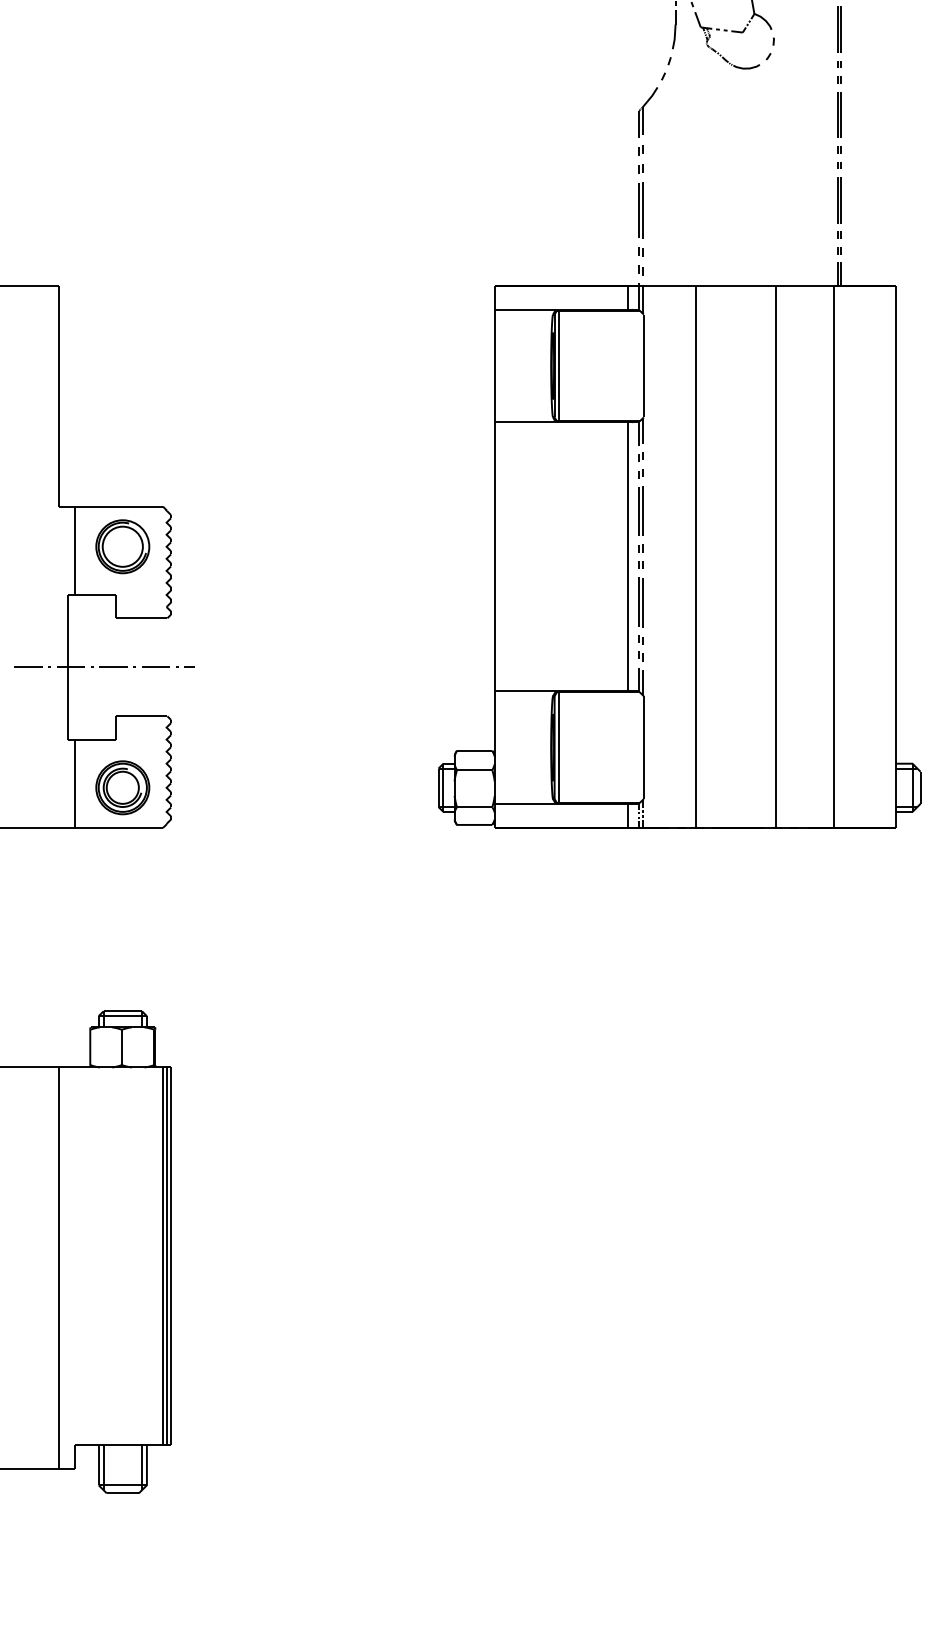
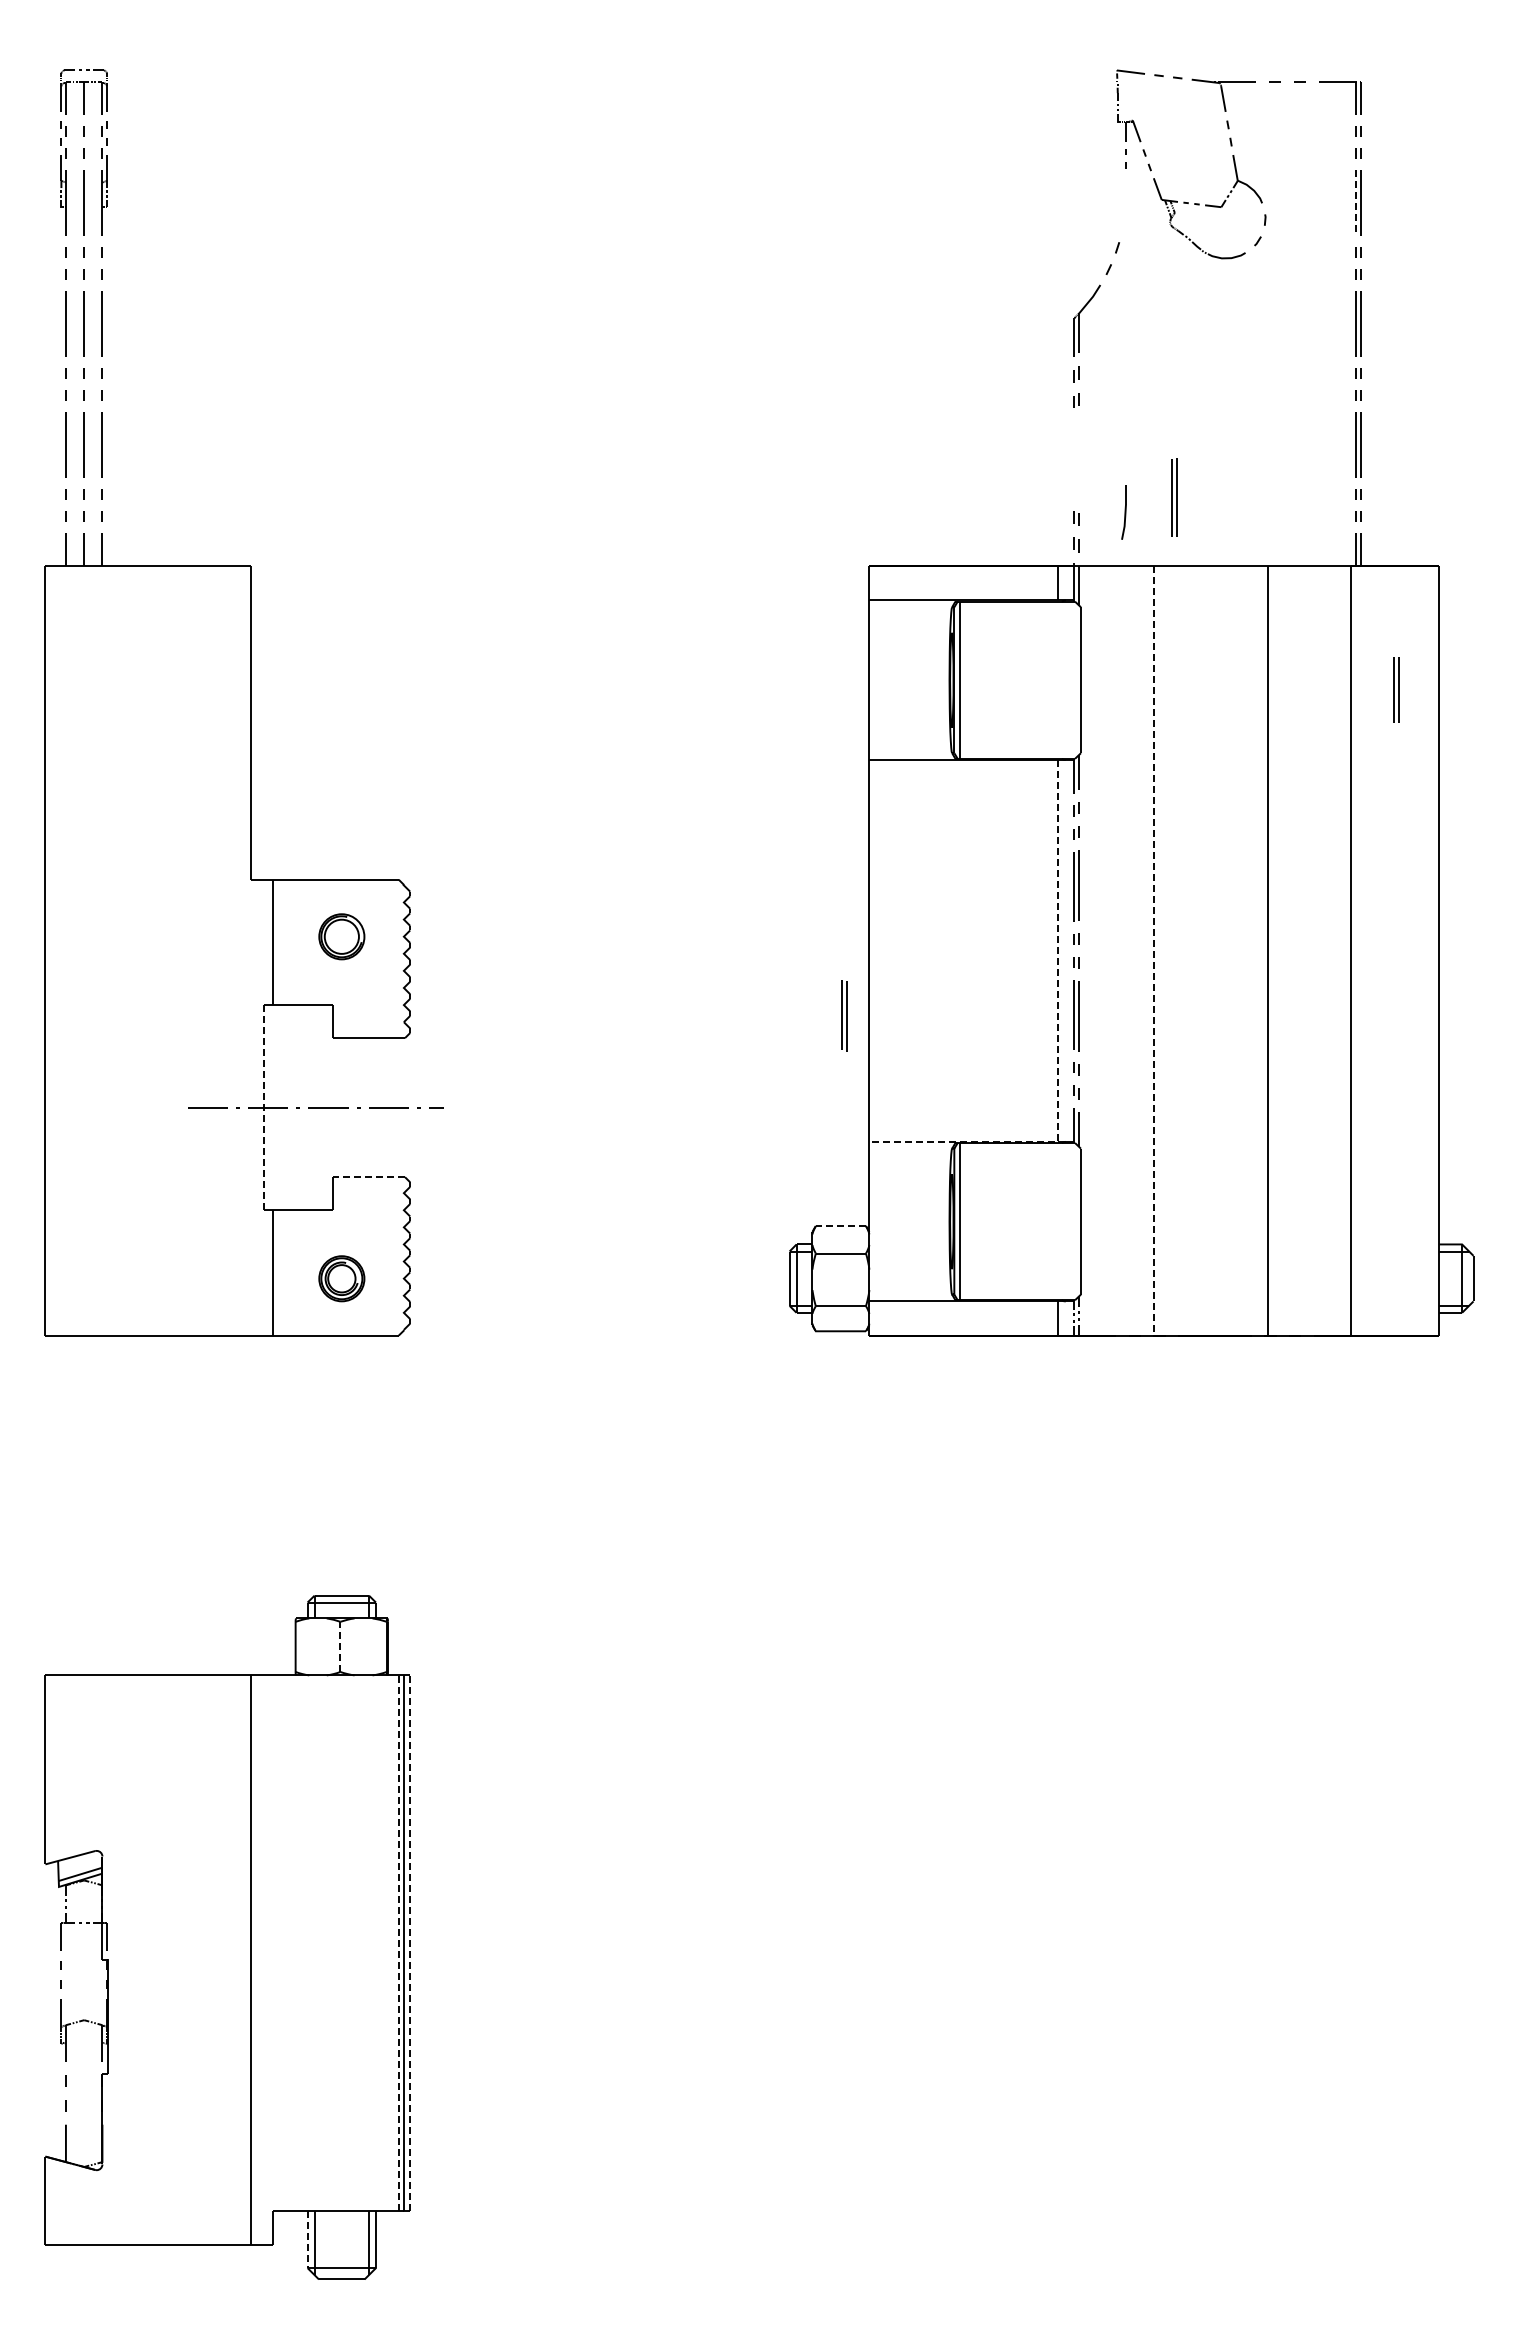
part: (673, 29) -> (1123, 512), moved
line: (838, 29) -> (1356, 203), solid -> dashed
part: (640, 210) -> (1174, 497), moved
part: (866, 372) -> (1396, 689), added
part: (122, 546) -> (341, 936), size x0.6
line: (695, 556) -> (1154, 950), solid -> dashed
part: (477, 602) -> (844, 1015), added
line: (628, 623) -> (1058, 1045), solid -> dashed
line: (68, 667) -> (264, 1107), solid -> dashed
line: (141, 716) -> (368, 1177), solid -> dashed
line: (474, 751) -> (840, 1226), solid -> dashed
part: (122, 787) -> (341, 1278), size x0.6
line: (121, 1047) -> (340, 1646), solid -> dashed
line: (162, 1256) -> (398, 1943), solid -> dashed
line: (171, 1256) -> (410, 1943), solid -> dashed
line: (98, 1465) -> (307, 2240), solid -> dashed

